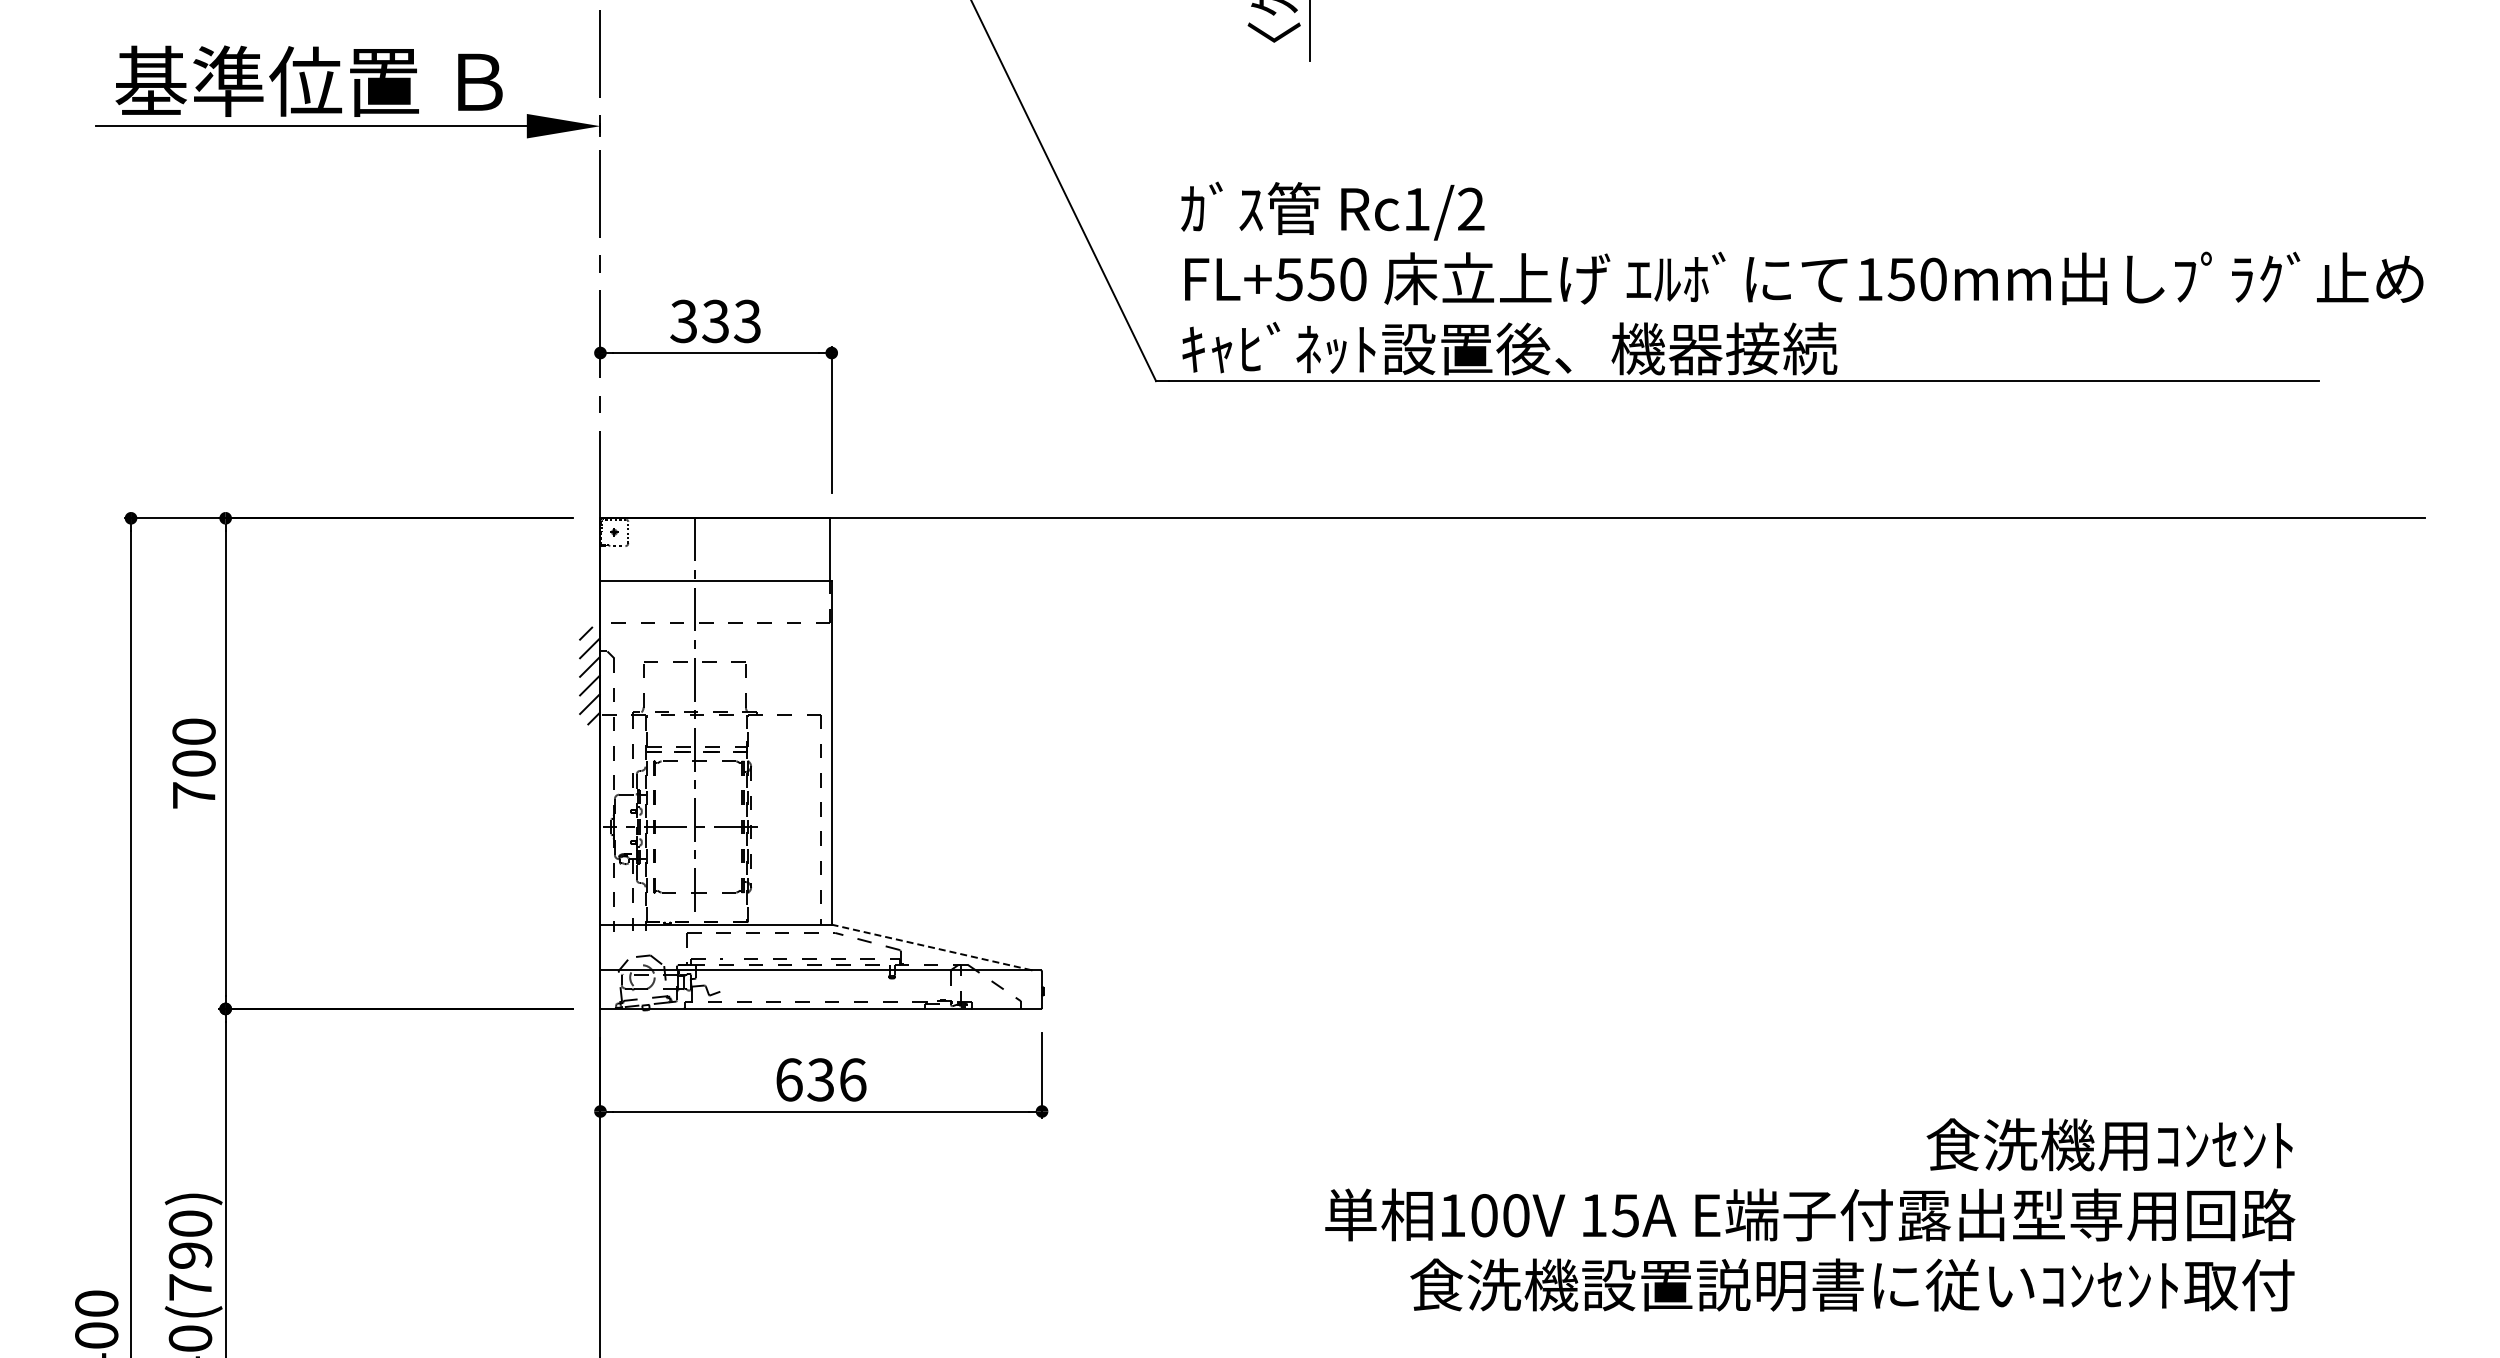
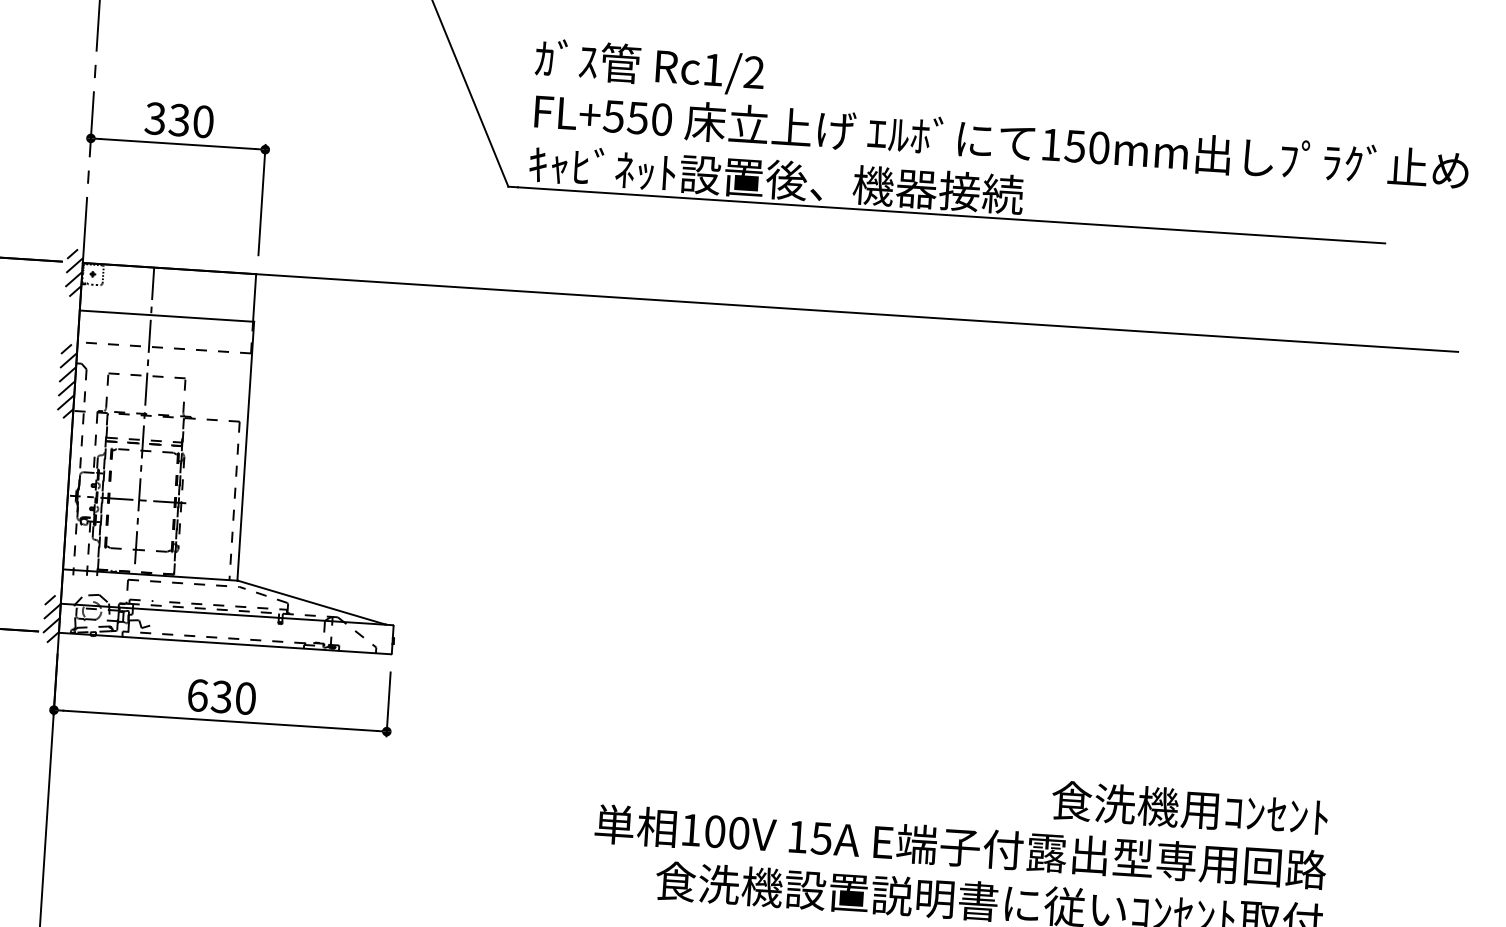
text: (746, 321) -> (202, 121), 333 -> 330
hatch: (589, 531) -> (73, 272), added
line: (931, 947) -> (311, 602), dashed -> solid
hatch: (589, 990) -> (51, 618), added
text: (853, 1079) -> (246, 698), 636 -> 630

